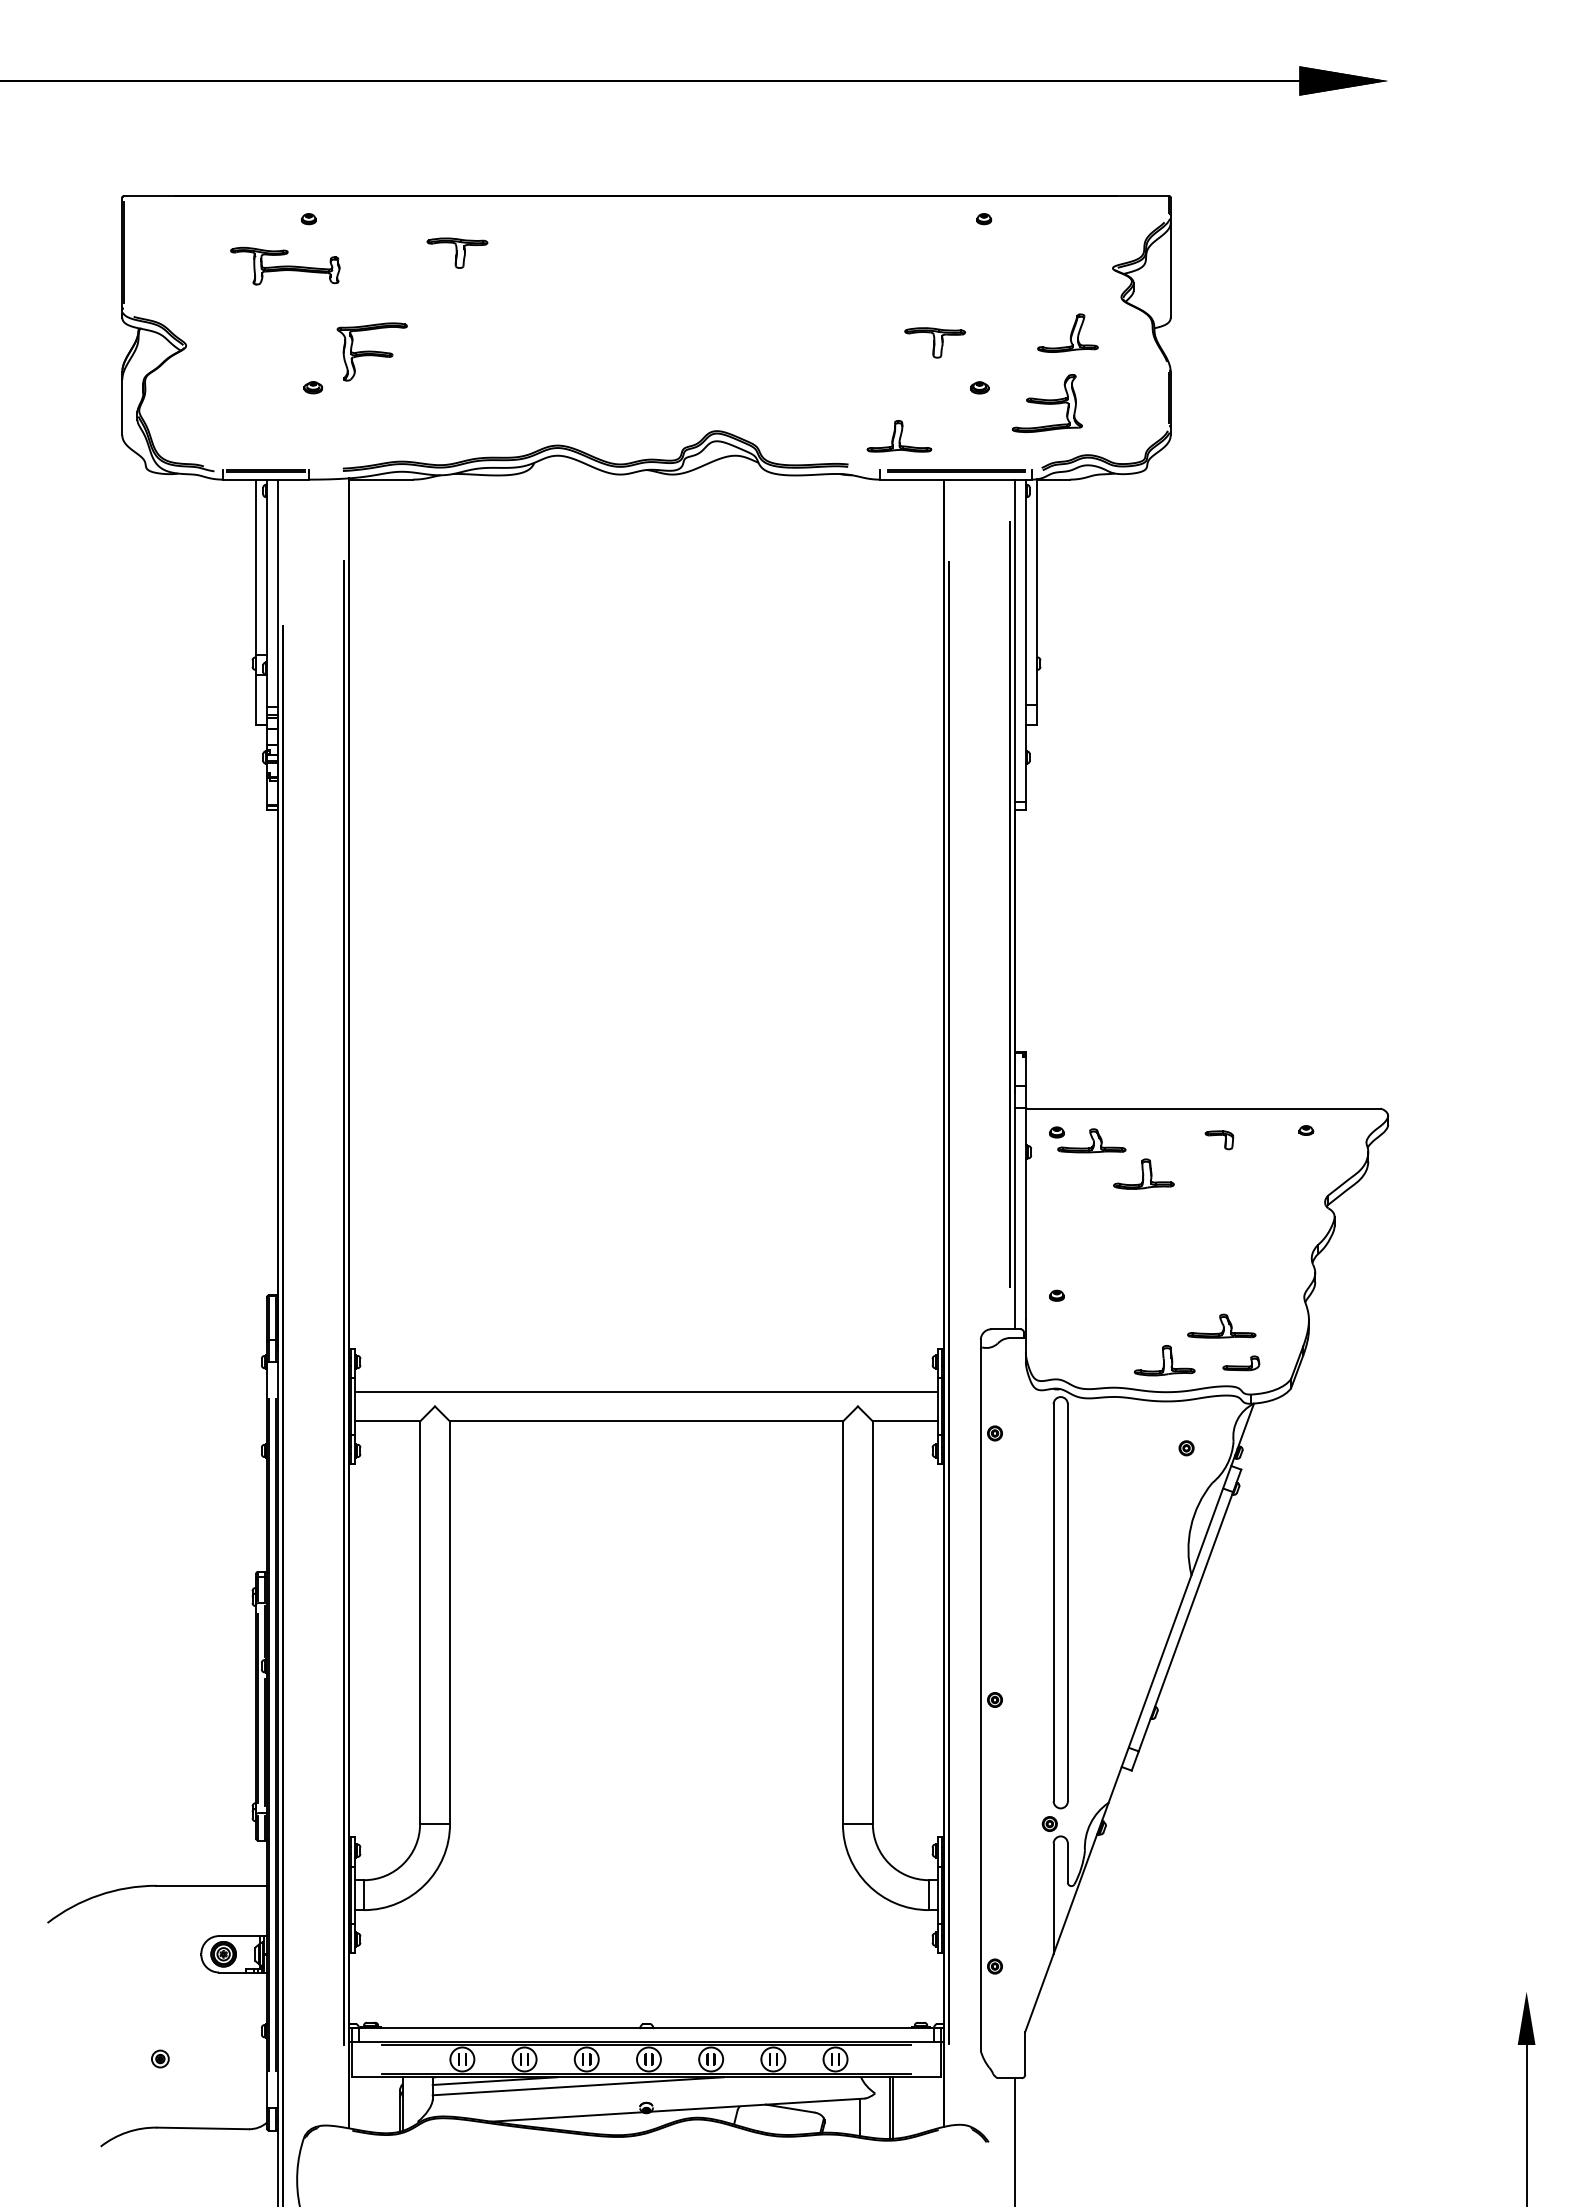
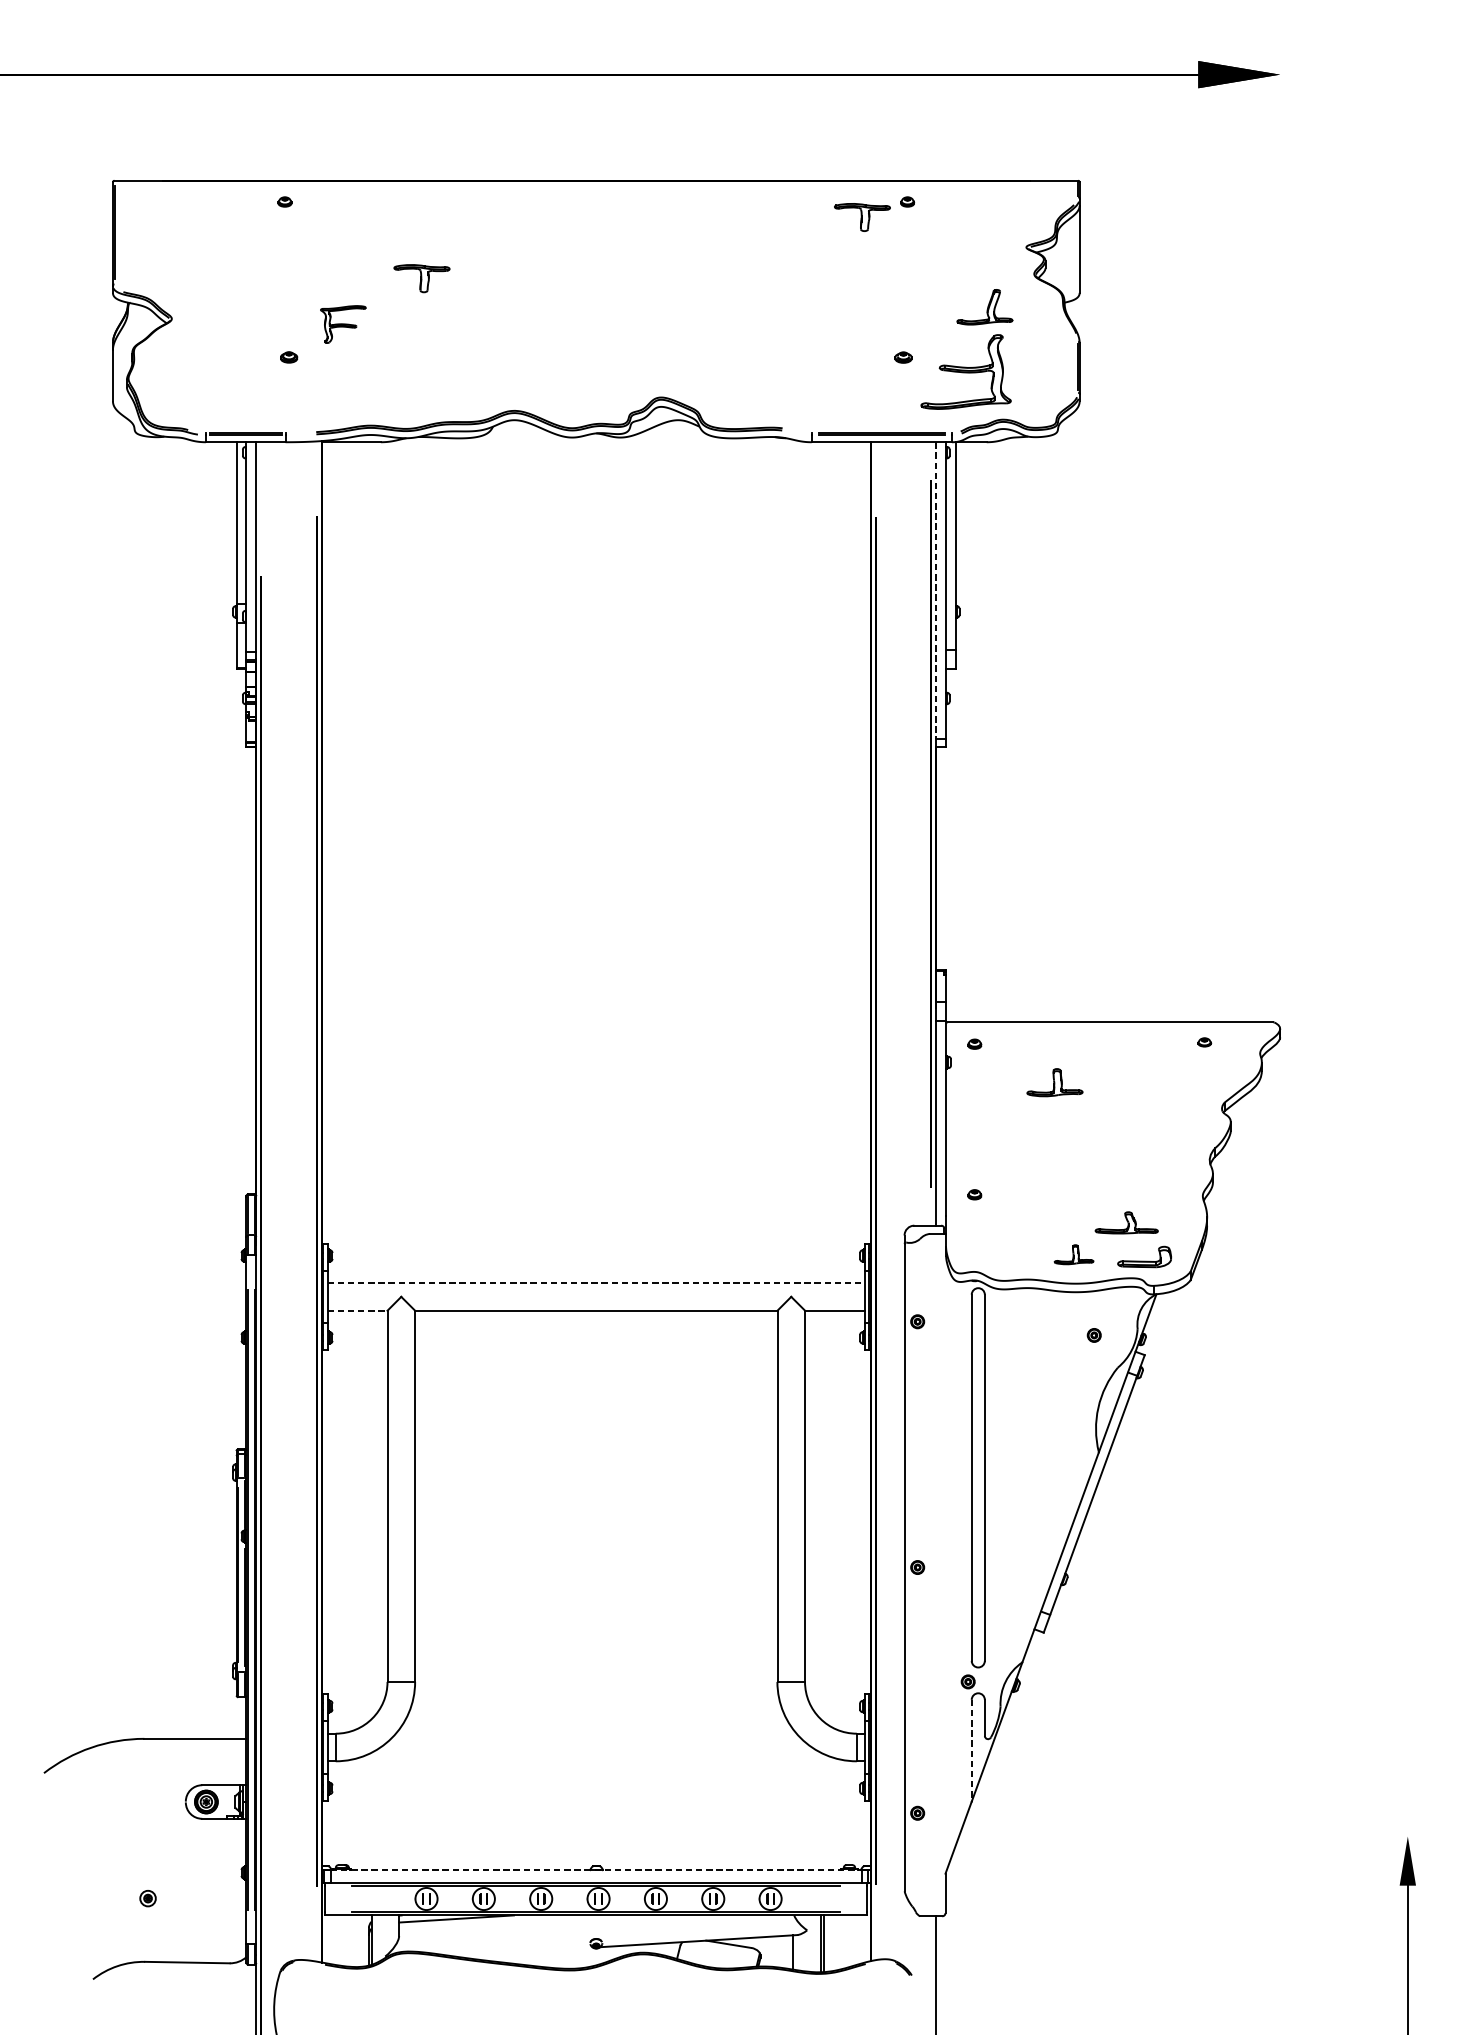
part: (457, 252) -> (422, 277), moved
part: (285, 265) -> (263, 244), removed
part: (934, 342) -> (861, 217), moved
part: (371, 351) -> (342, 324), size x0.7
part: (1046, 403) -> (965, 372), size x1.4
part: (899, 436) -> (829, 402), removed
line: (1015, 640) -> (936, 590), solid -> dashed
part: (1091, 1140) -> (1006, 1051), removed
part: (1219, 1140) -> (1124, 1051), removed
part: (1164, 1360) -> (1073, 1254), size x0.7
part: (1241, 1363) -> (1144, 1257), size x1.6
line: (646, 1391) -> (596, 1283), solid -> dashed
line: (387, 1421) -> (357, 1310), solid -> dashed
line: (1053, 1899) -> (971, 1751), solid -> dashed
line: (646, 2028) -> (596, 1870), solid -> dashed
line: (577, 2086) -> (532, 1923), removed
line: (566, 2116) -> (522, 1951), removed

